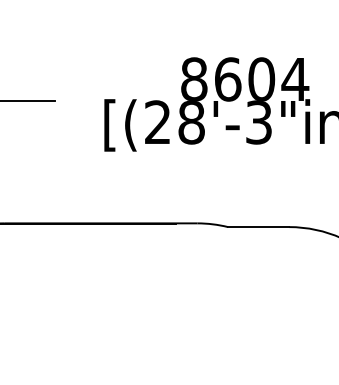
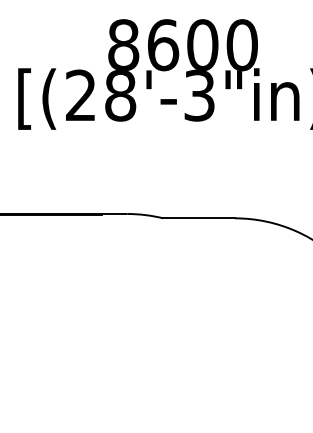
text: (295, 79) -> (242, 45), 8604 -> 8600

